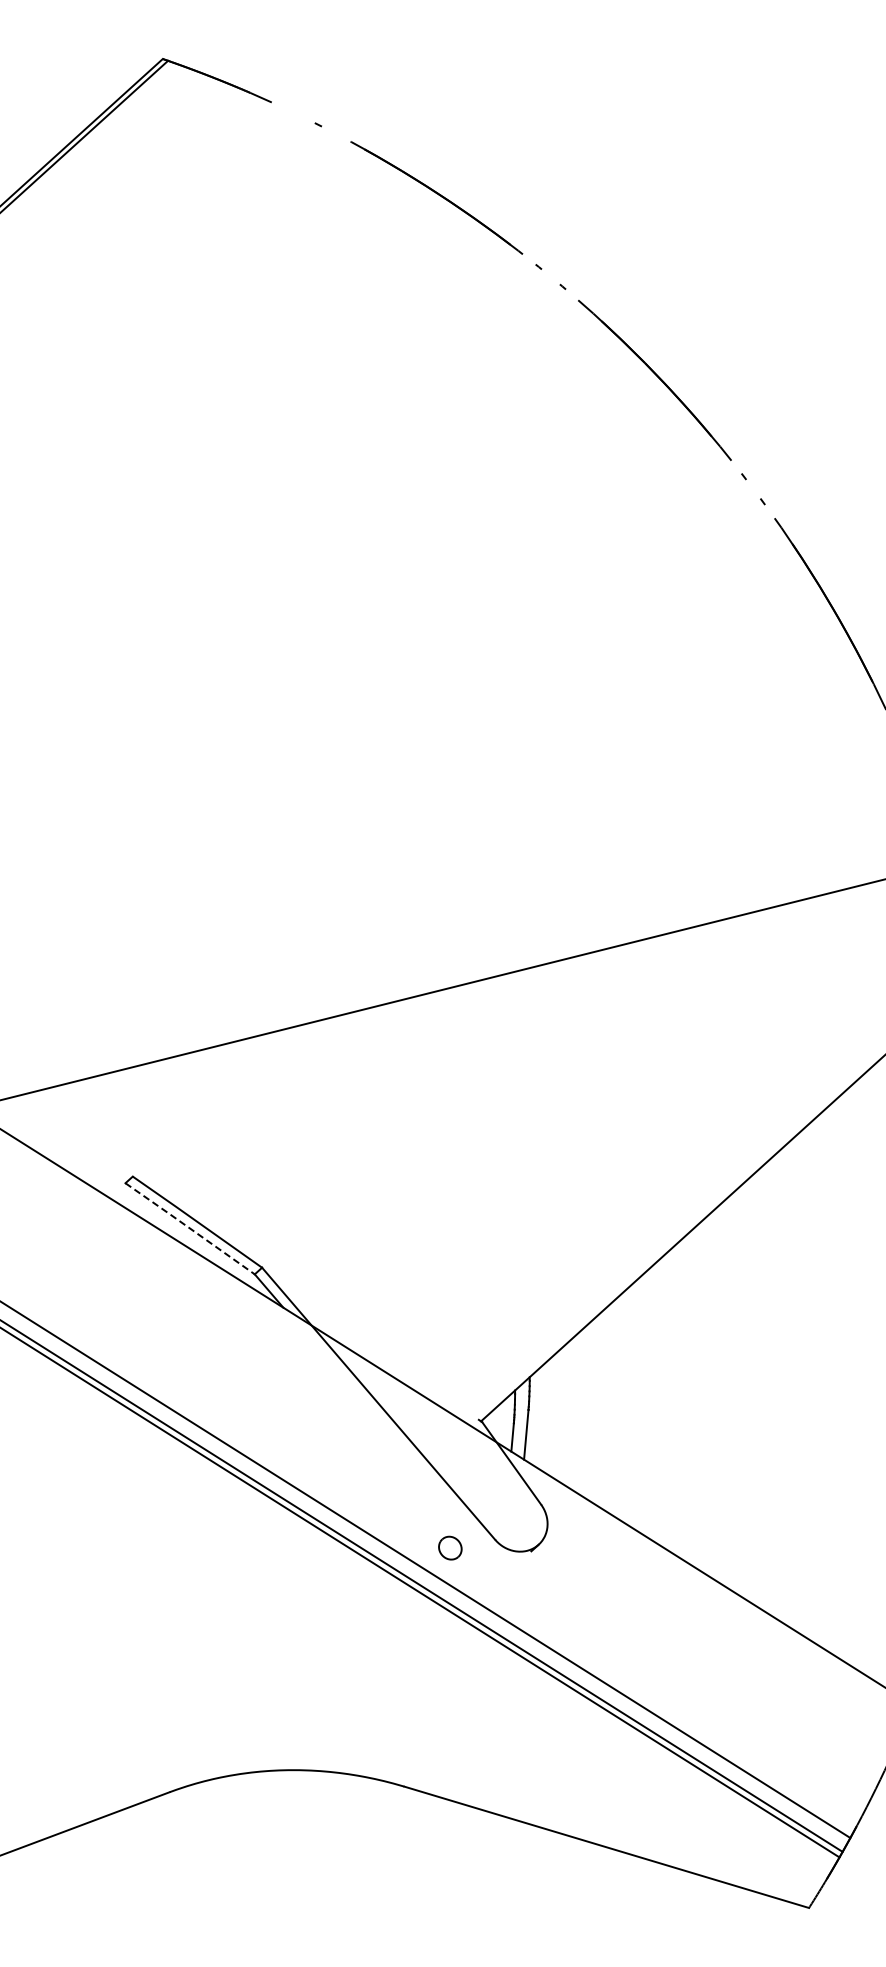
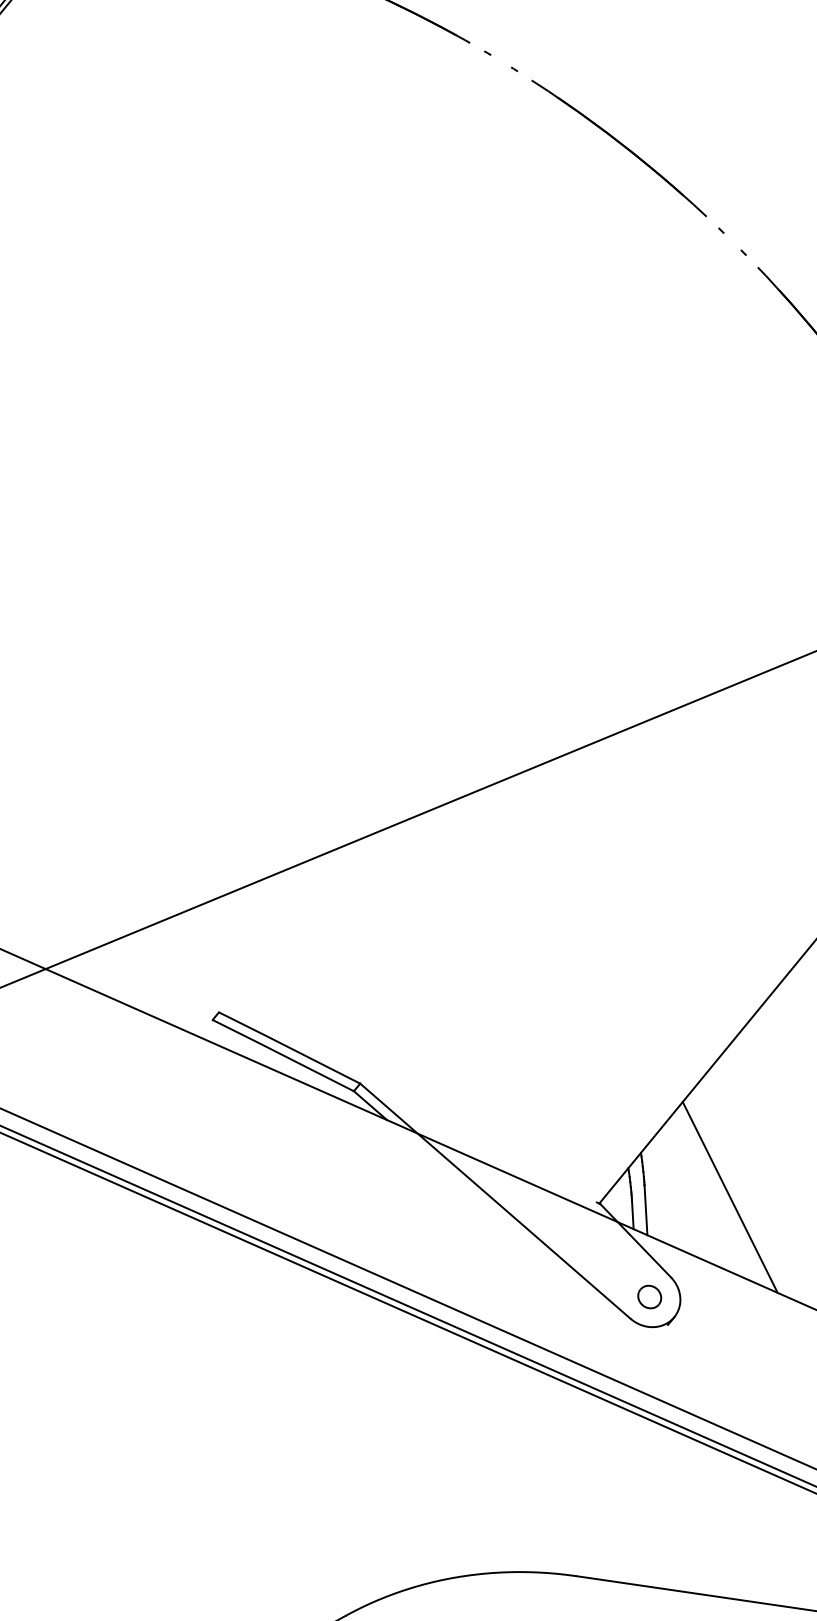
line: (189, 1228) -> (282, 1055), dashed -> solid
line: (611, 1434) -> (730, 1197), added
part: (450, 1547) -> (649, 1296), moved

